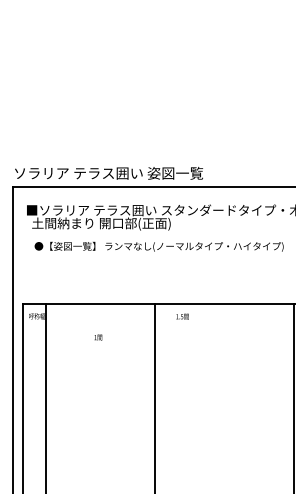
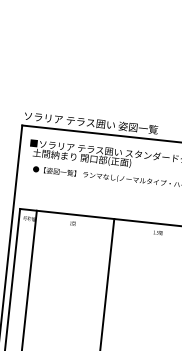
text: (182, 316) -> (158, 232), moved
text: (98, 337) -> (73, 223), moved

